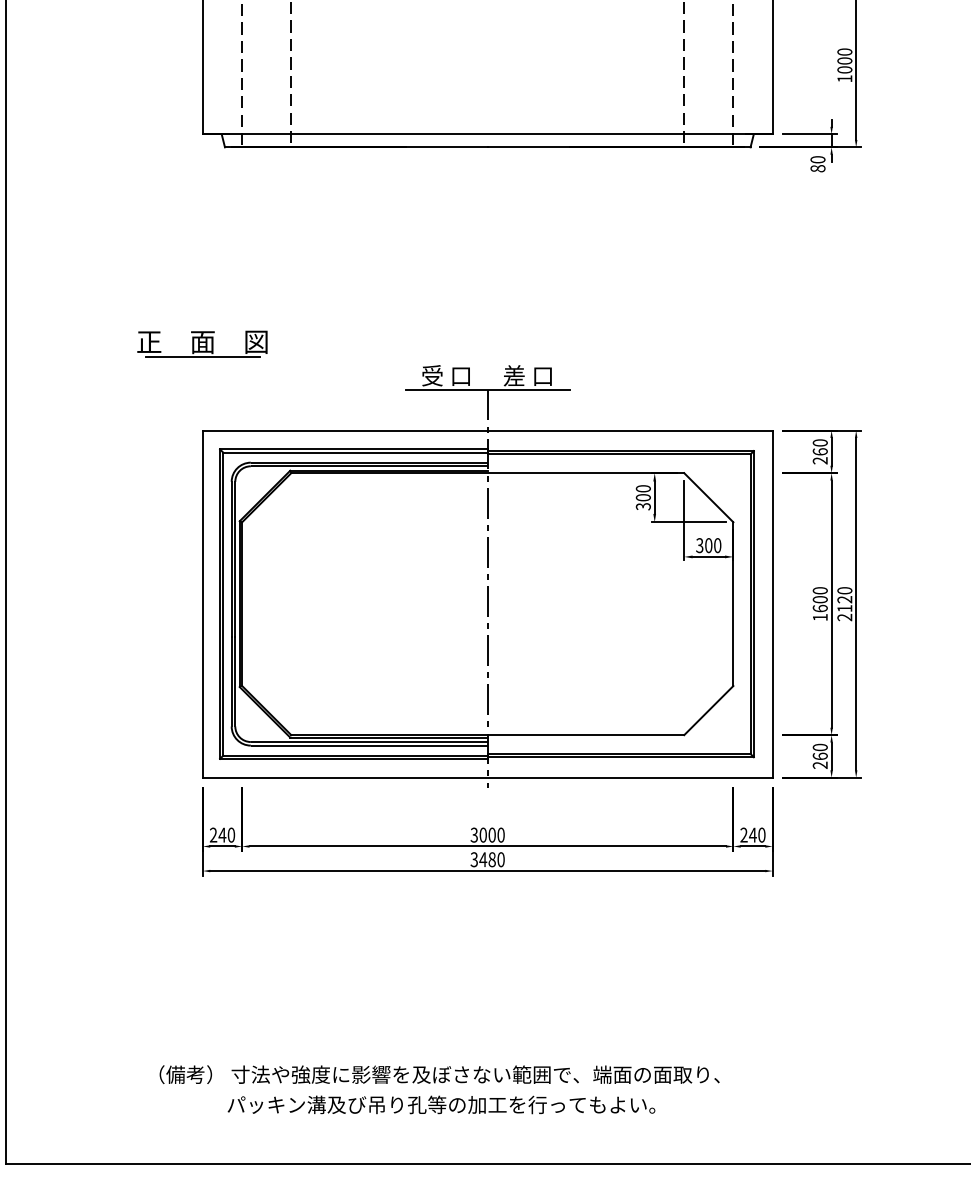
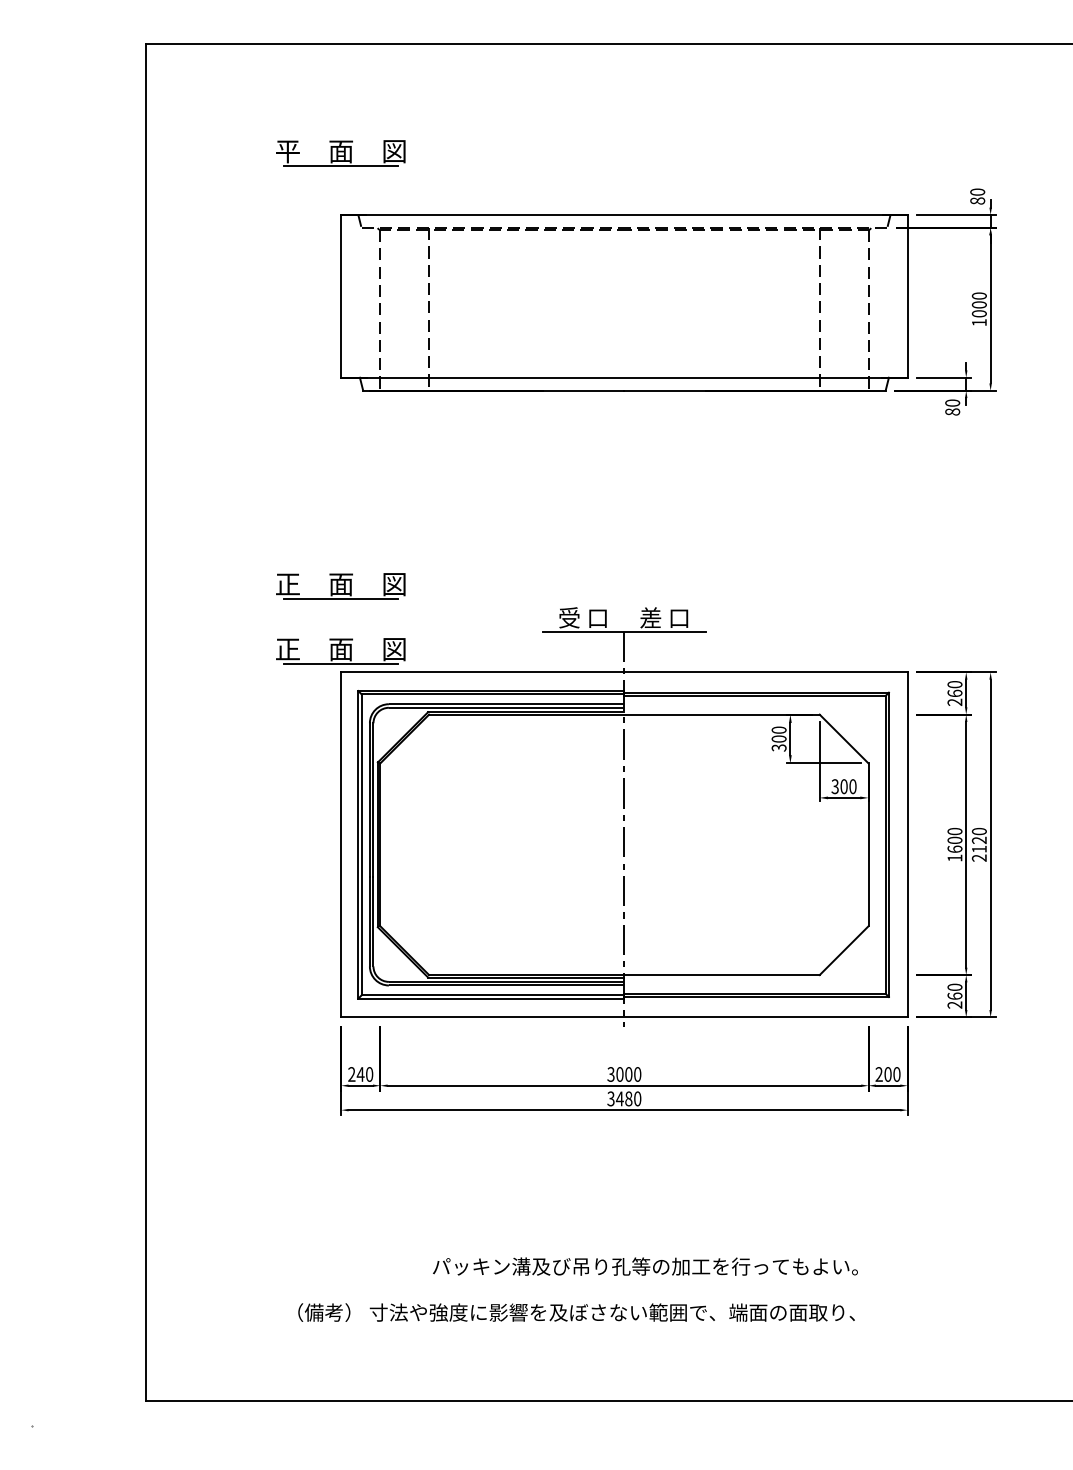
part: (202, 409) -> (340, 651), added
text: (752, 835) -> (887, 1074), 240 -> 200
text: (441, 1104) -> (645, 1266), moved

